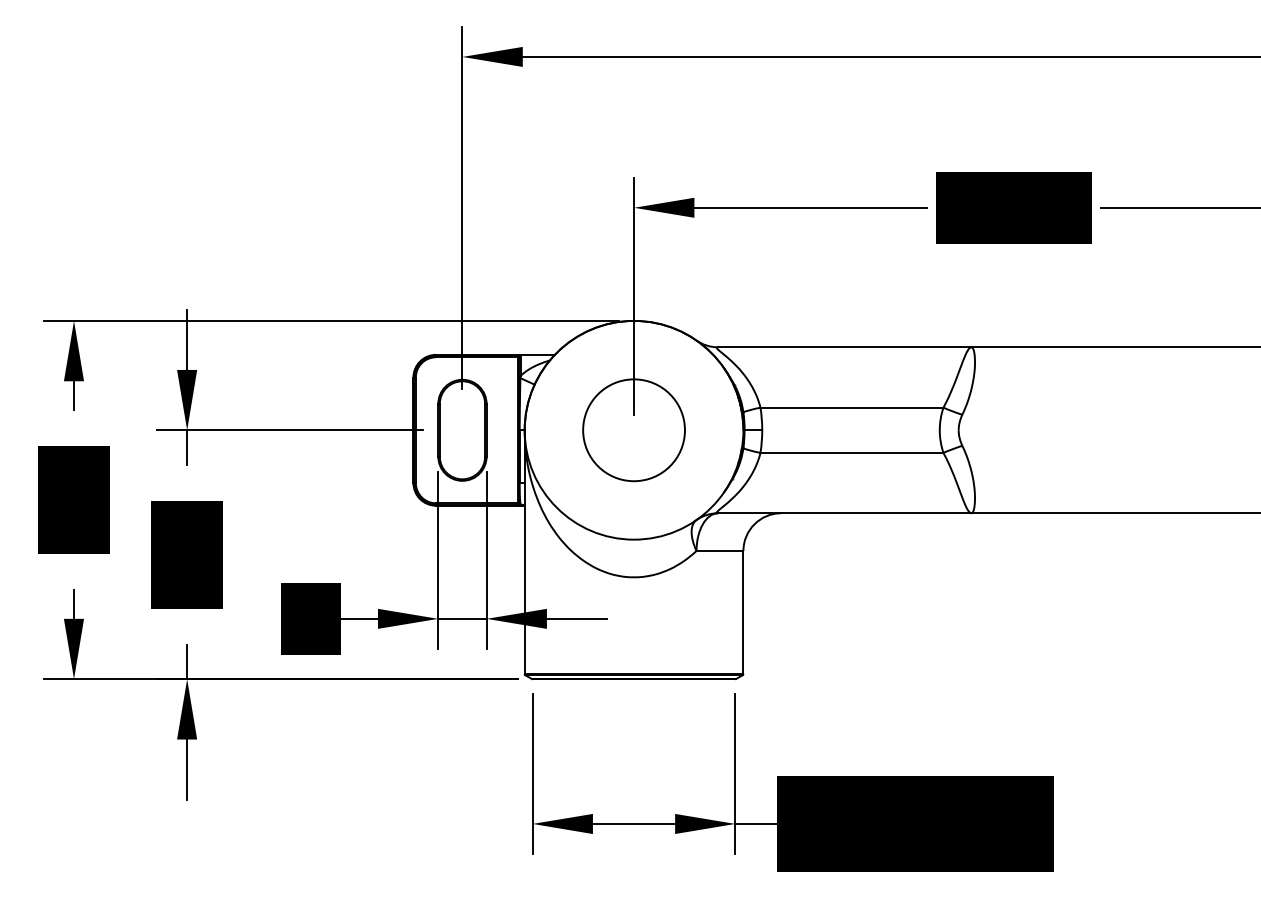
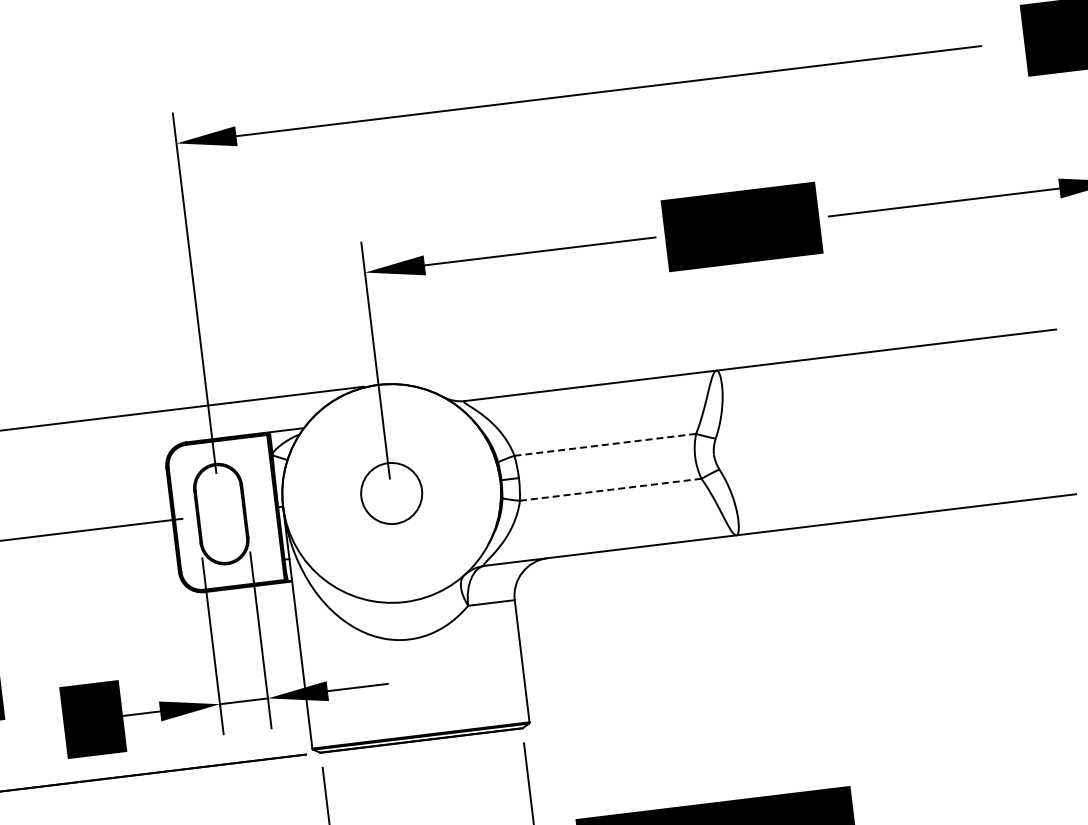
line: (851, 407) -> (604, 444), solid -> dashed
circle: (633, 430) -> (391, 493), size x0.6
line: (852, 452) -> (611, 489), solid -> dashed

